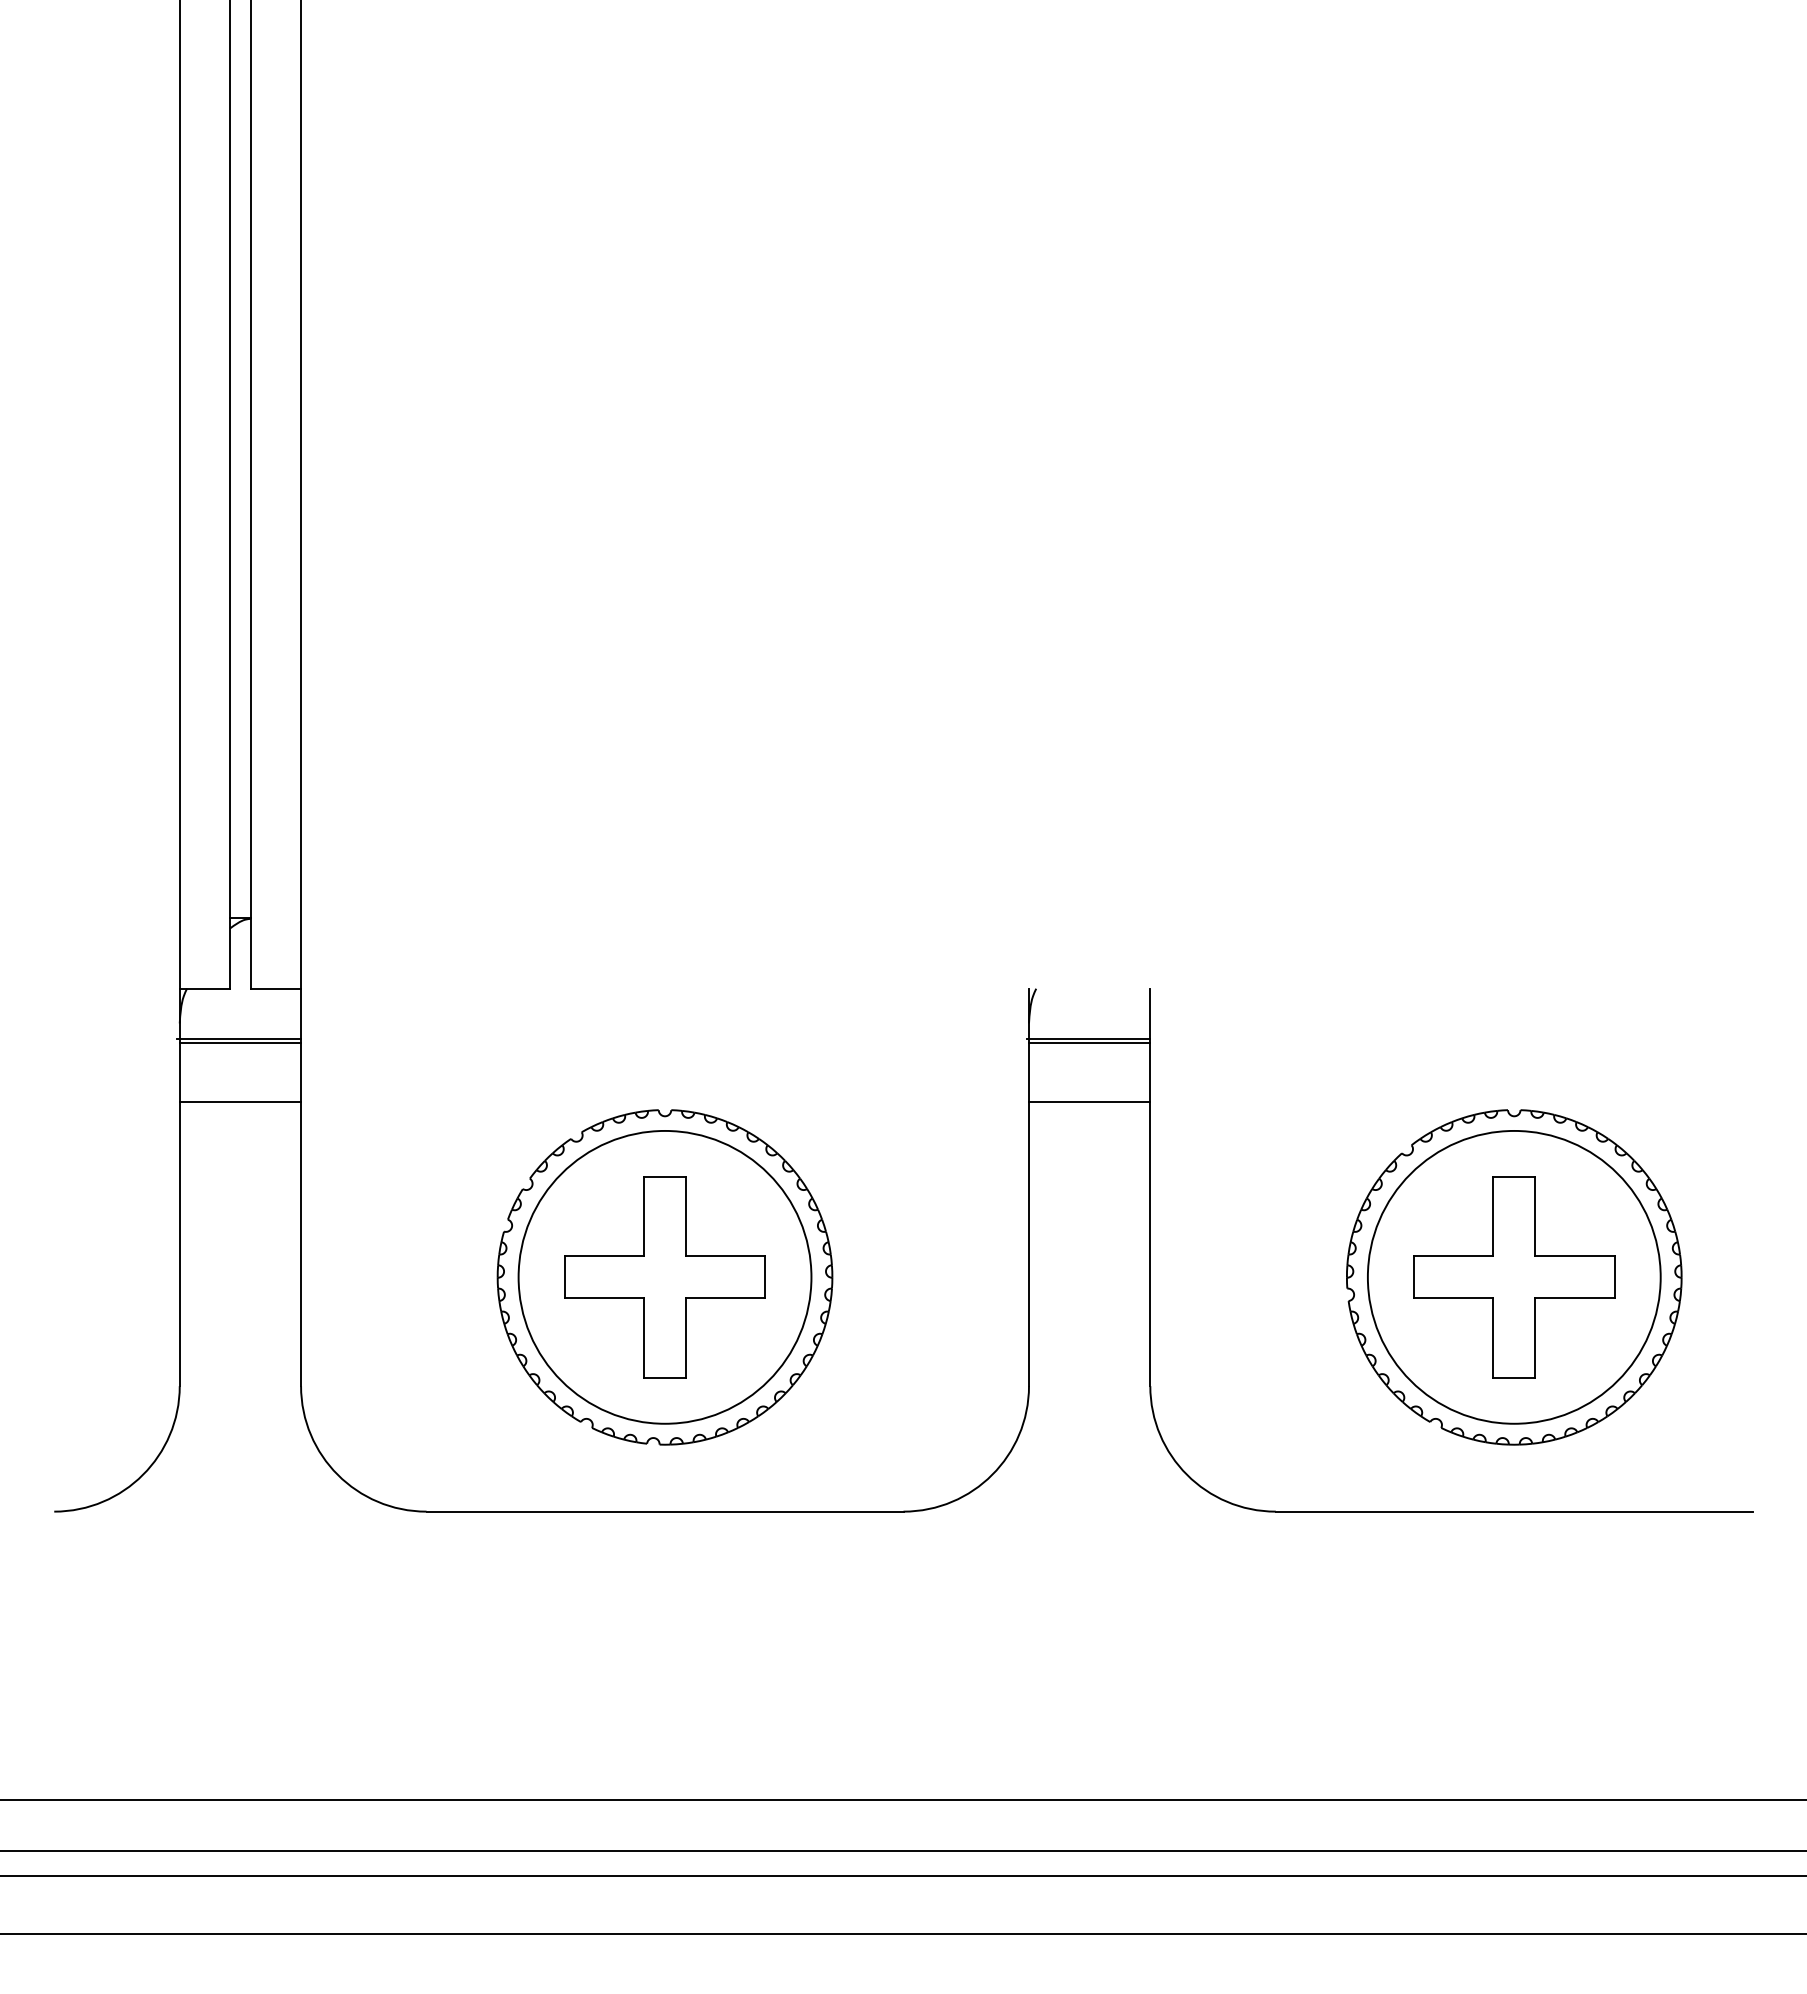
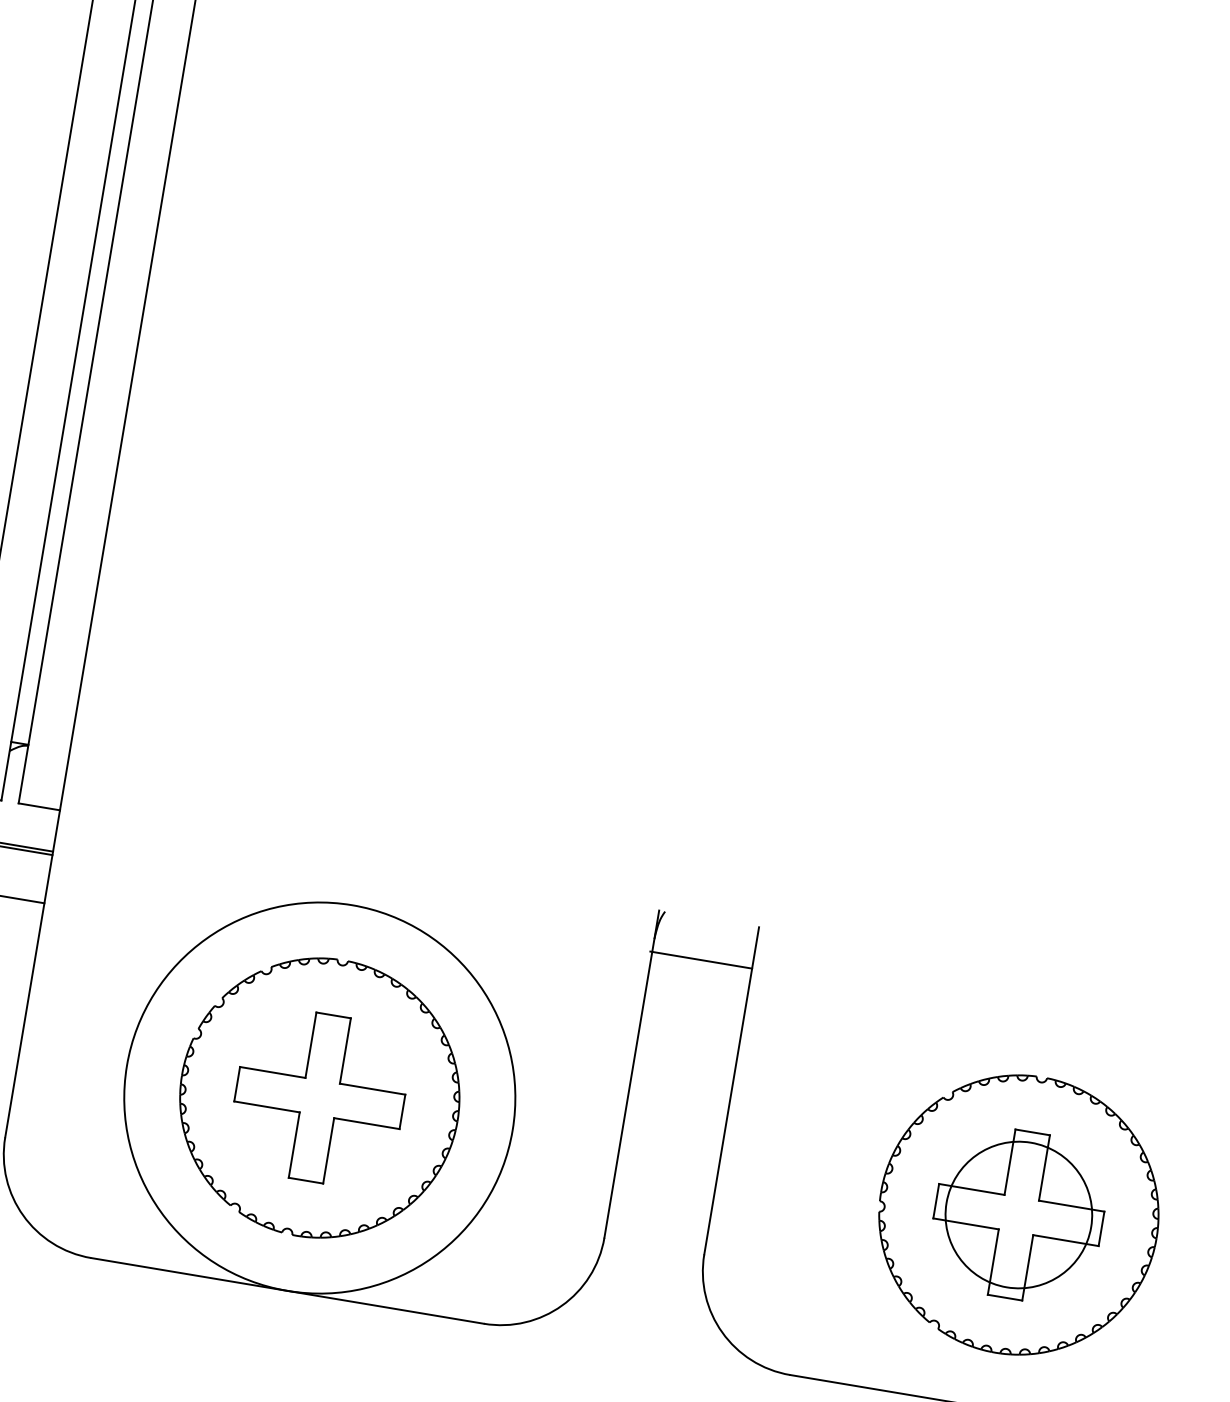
line: (1089, 1043) -> (701, 964), removed
line: (1089, 1101) -> (693, 1011), removed
circle: (664, 1276) -> (319, 1097), size x1.6
circle: (1513, 1276) -> (1018, 1214), size x0.6

